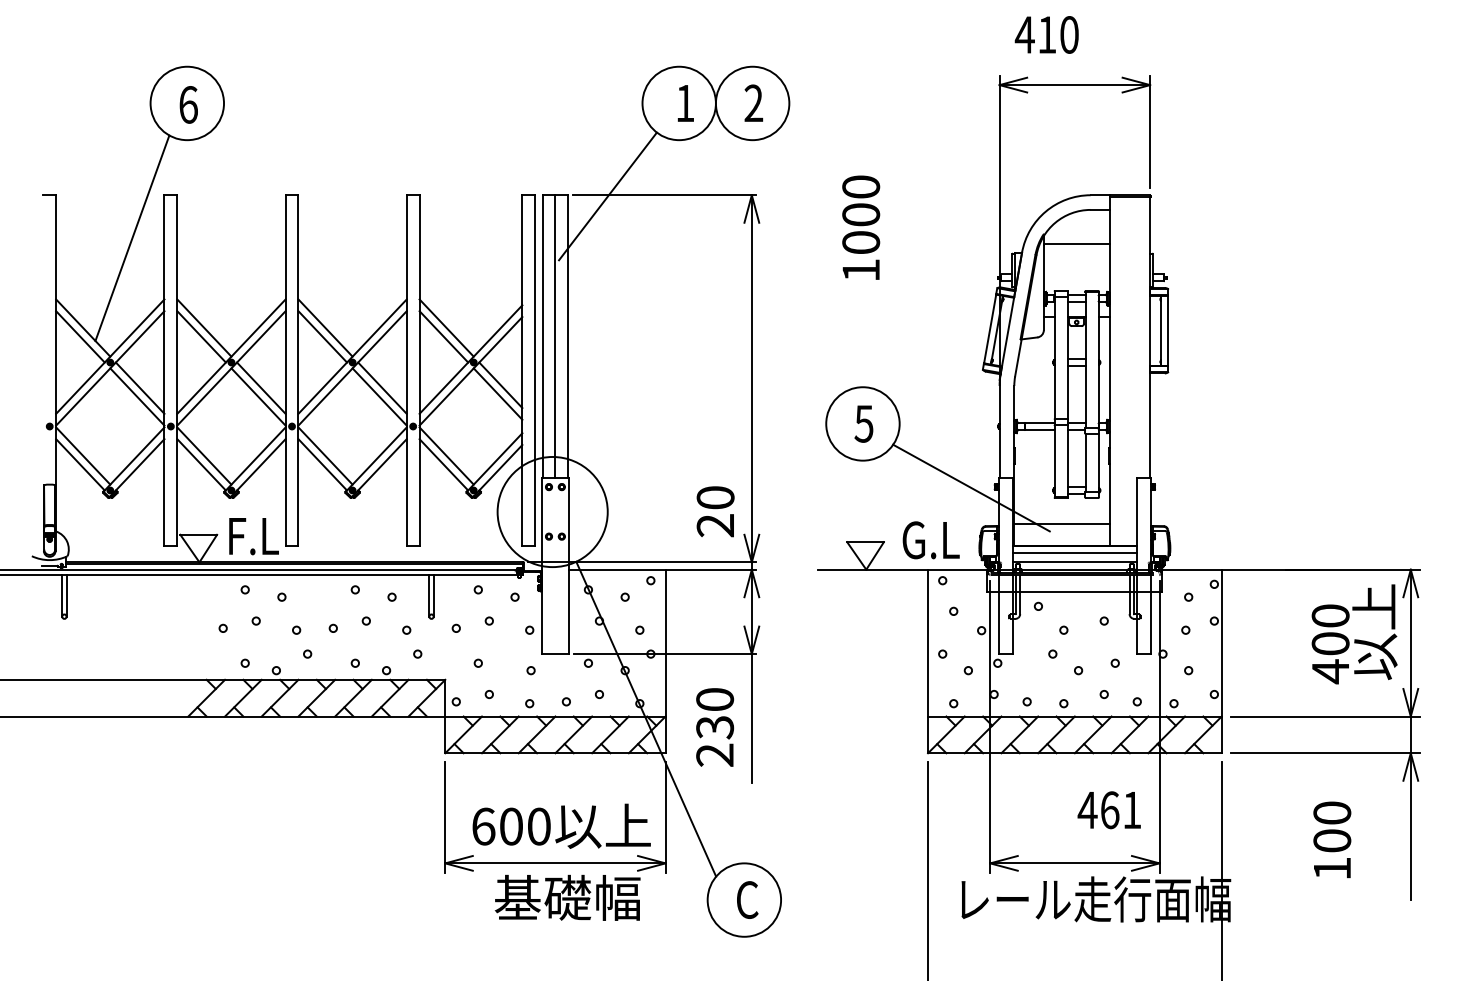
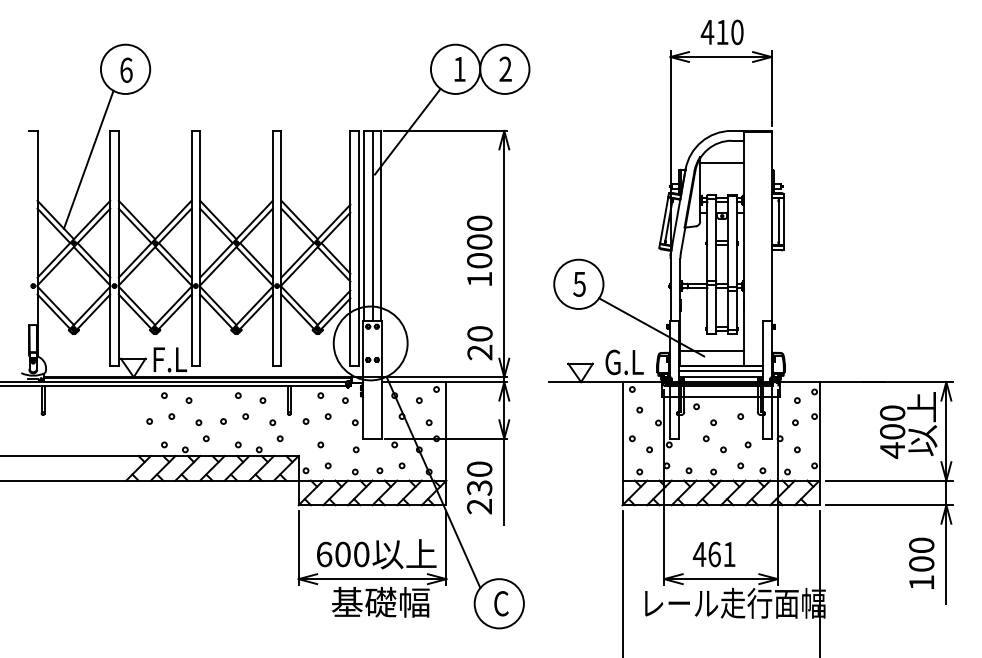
text: (1045, 35) -> (721, 32), moved
text: (860, 227) -> (479, 250), moved
text: (1108, 810) -> (713, 554), moved
text: (1331, 838) -> (921, 562), moved

